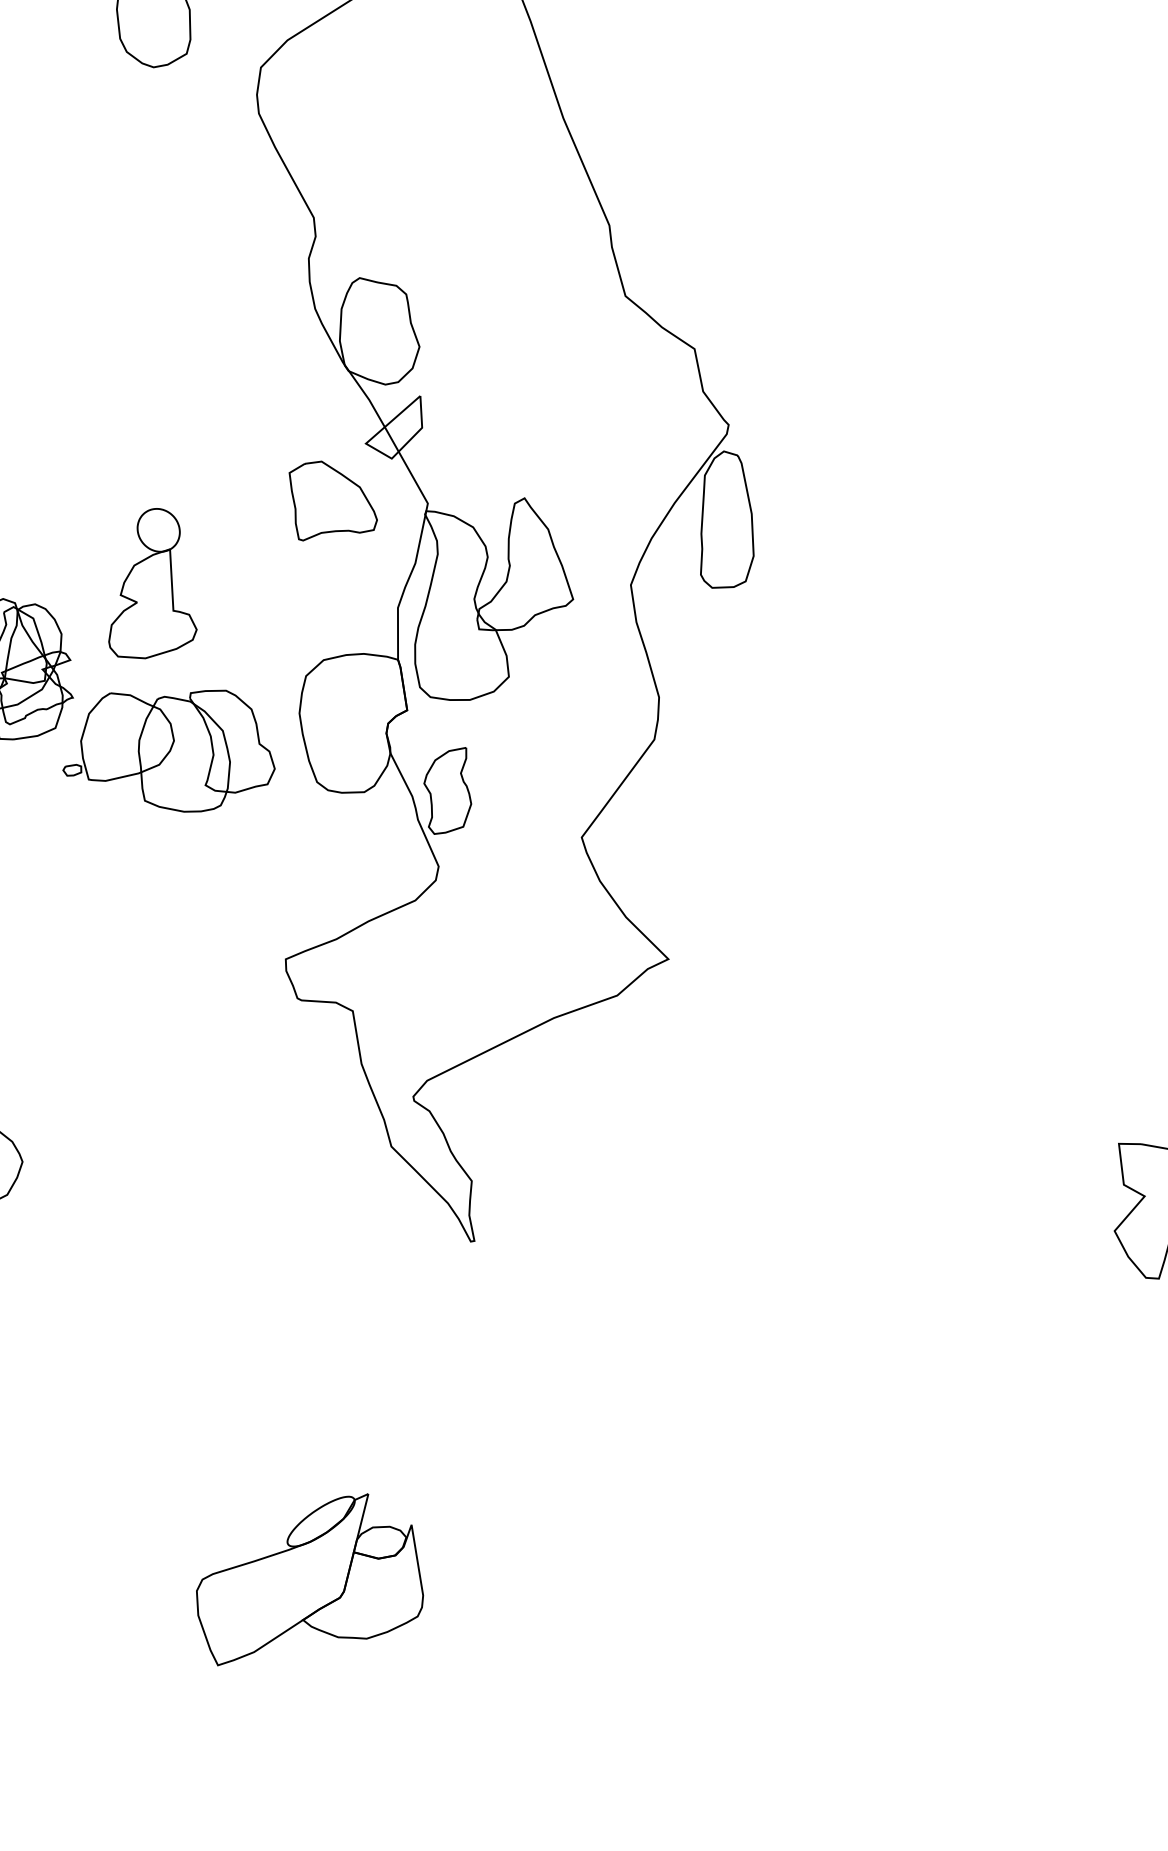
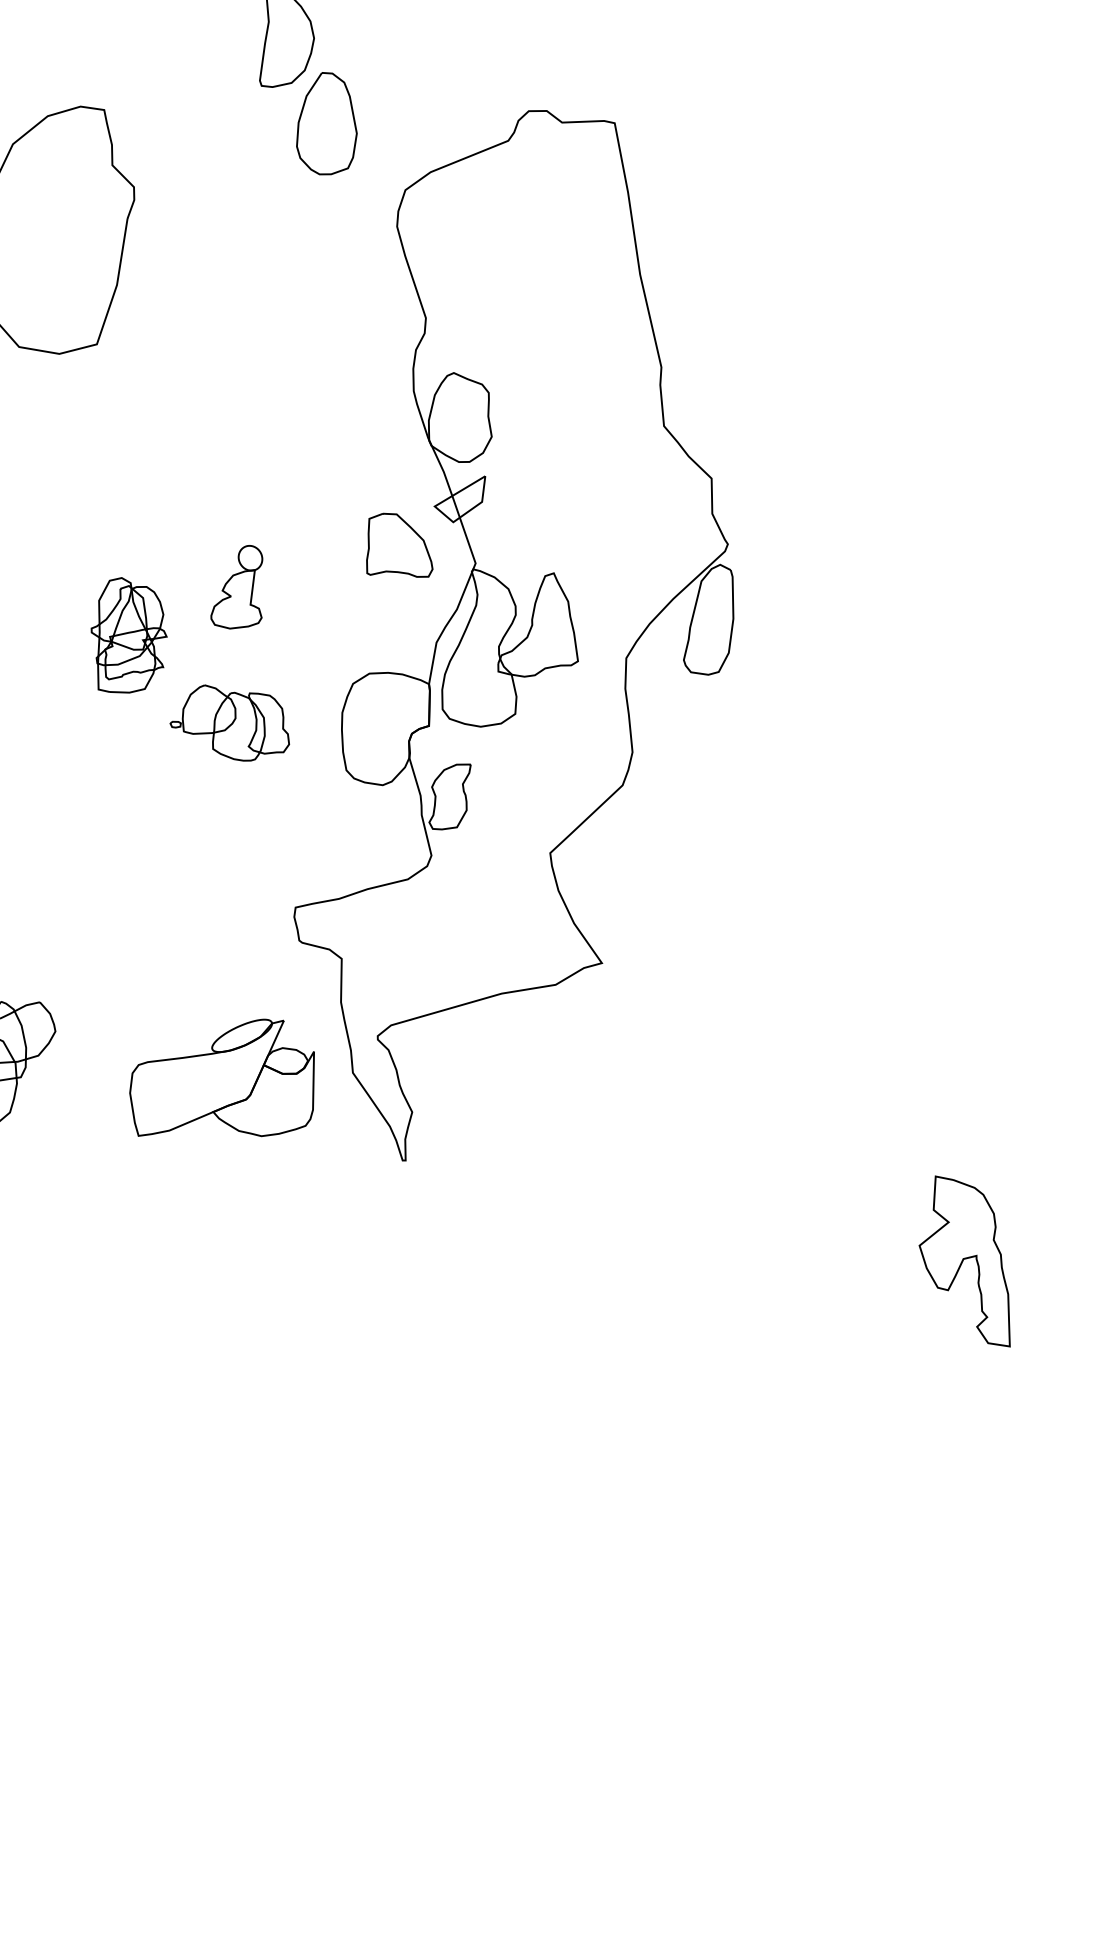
part: (143, 585) -> (236, 587), size x0.7
part: (165, 750) -> (229, 722), size x0.7
part: (305, 1576) -> (221, 1077), moved

